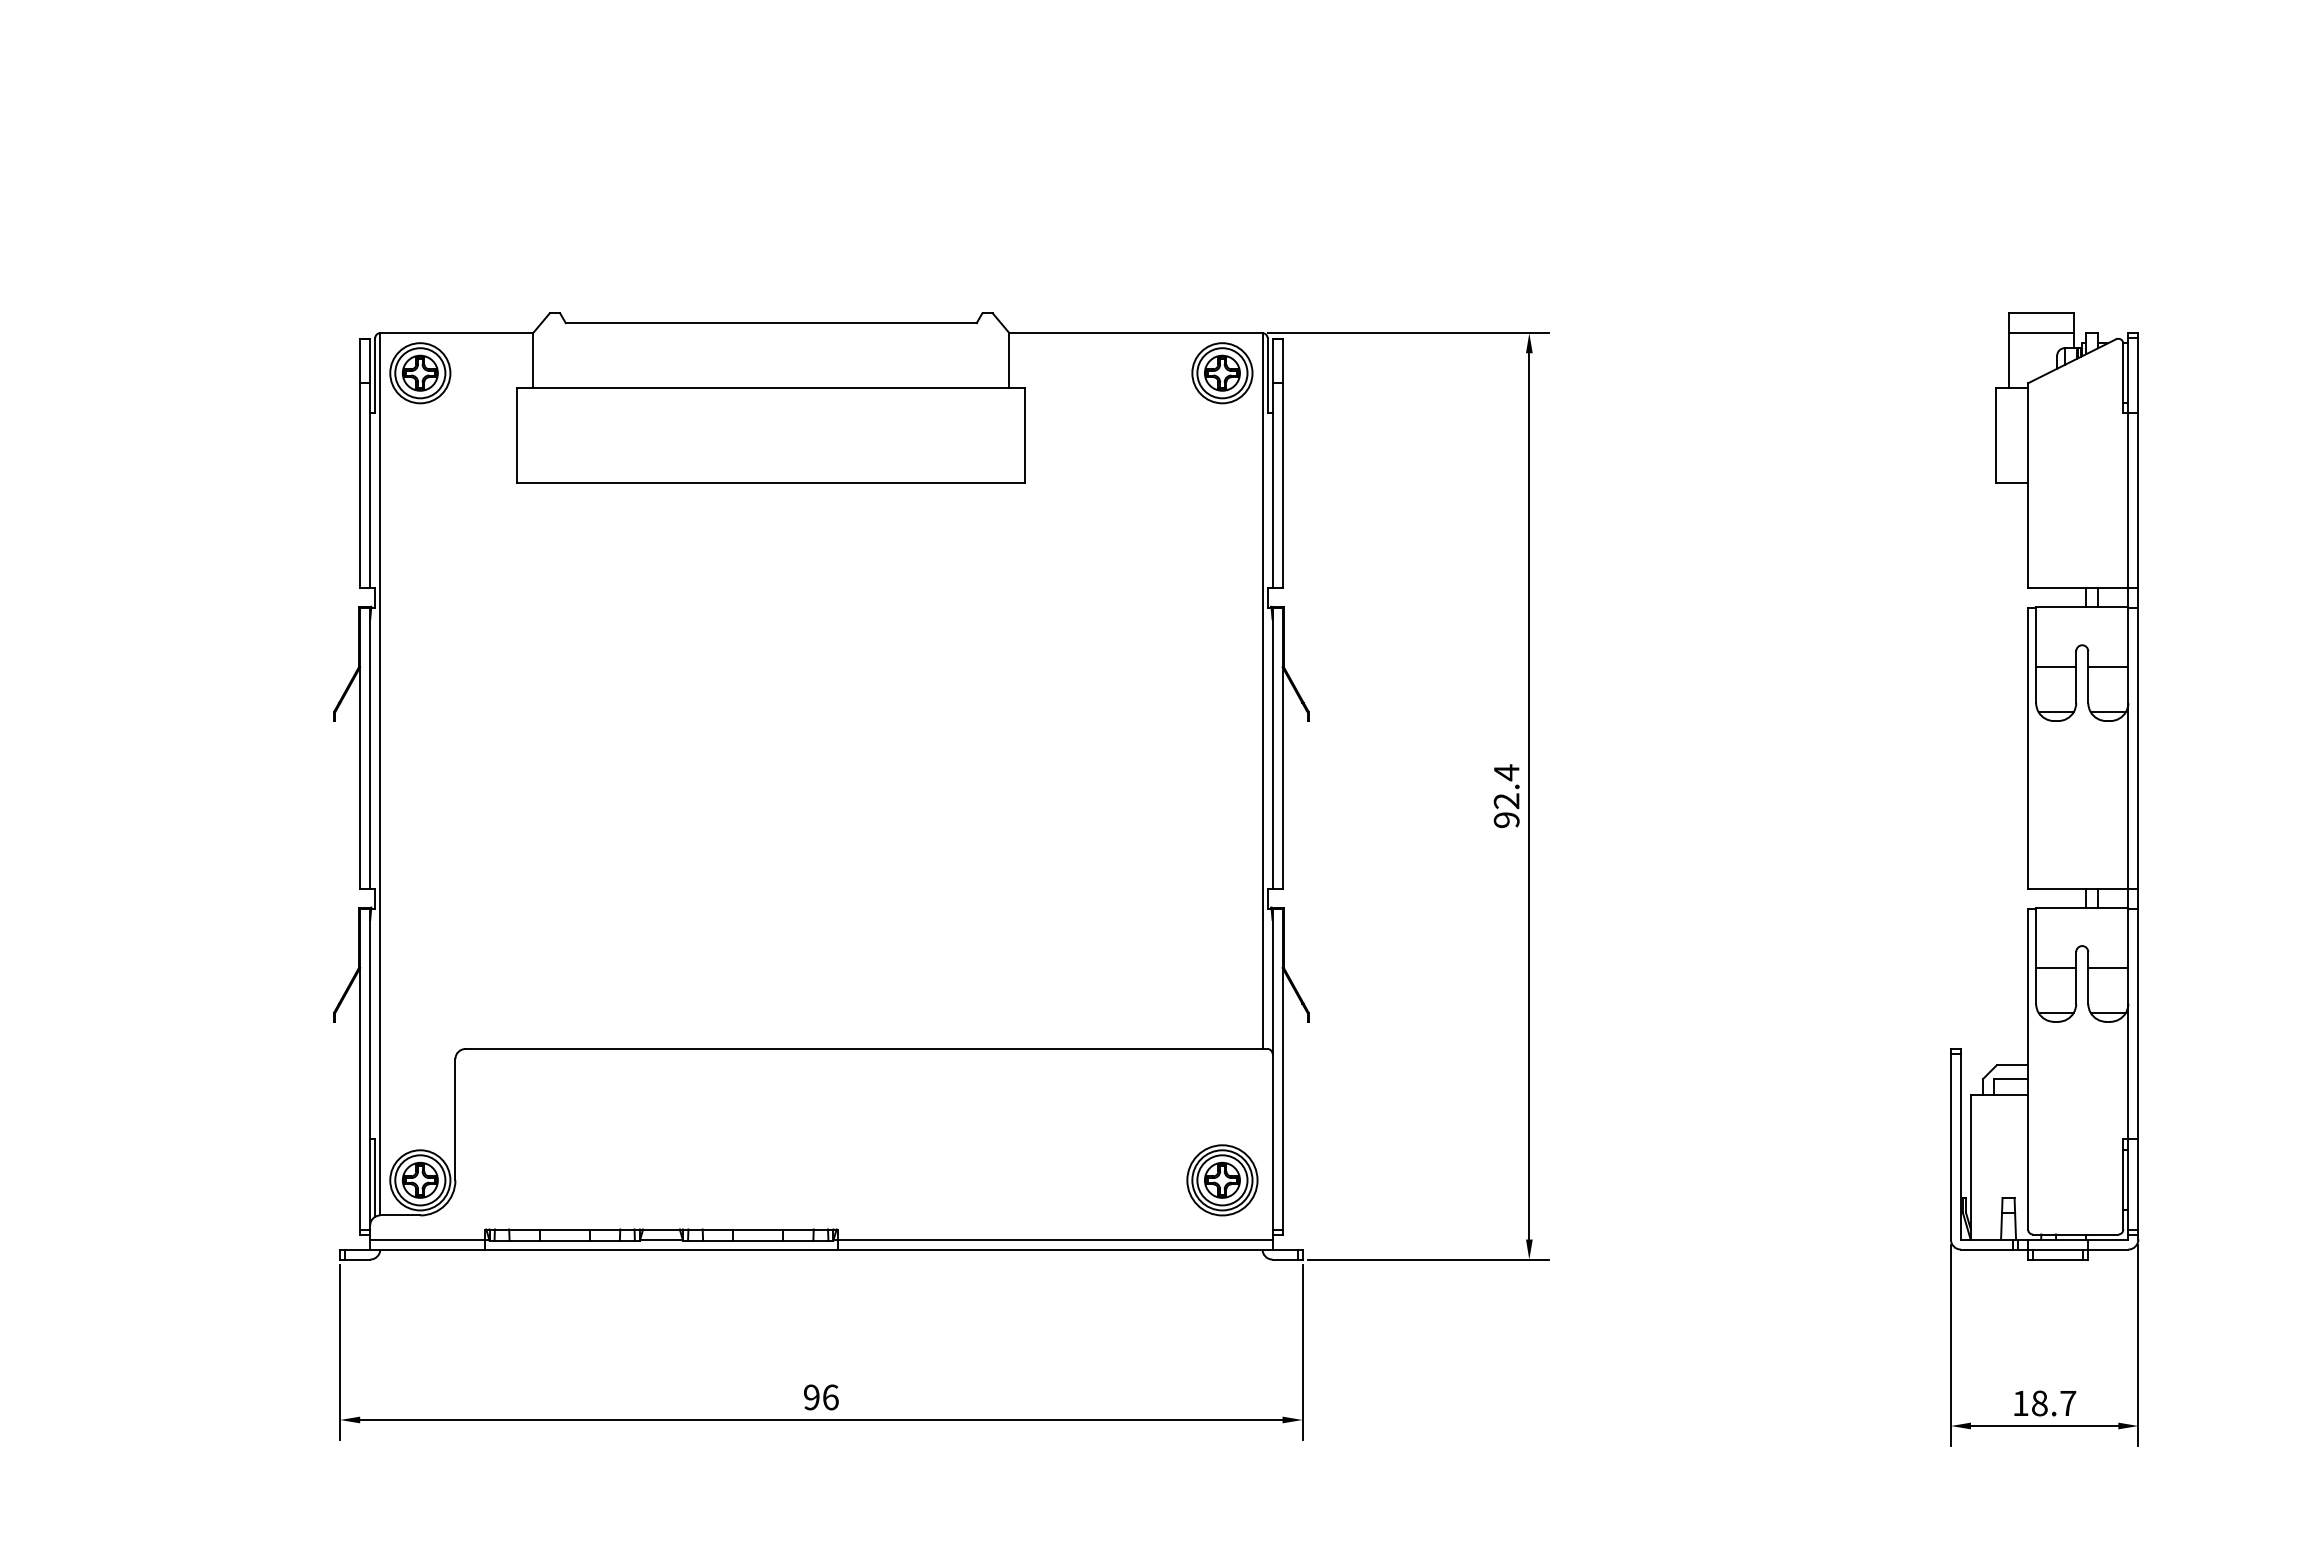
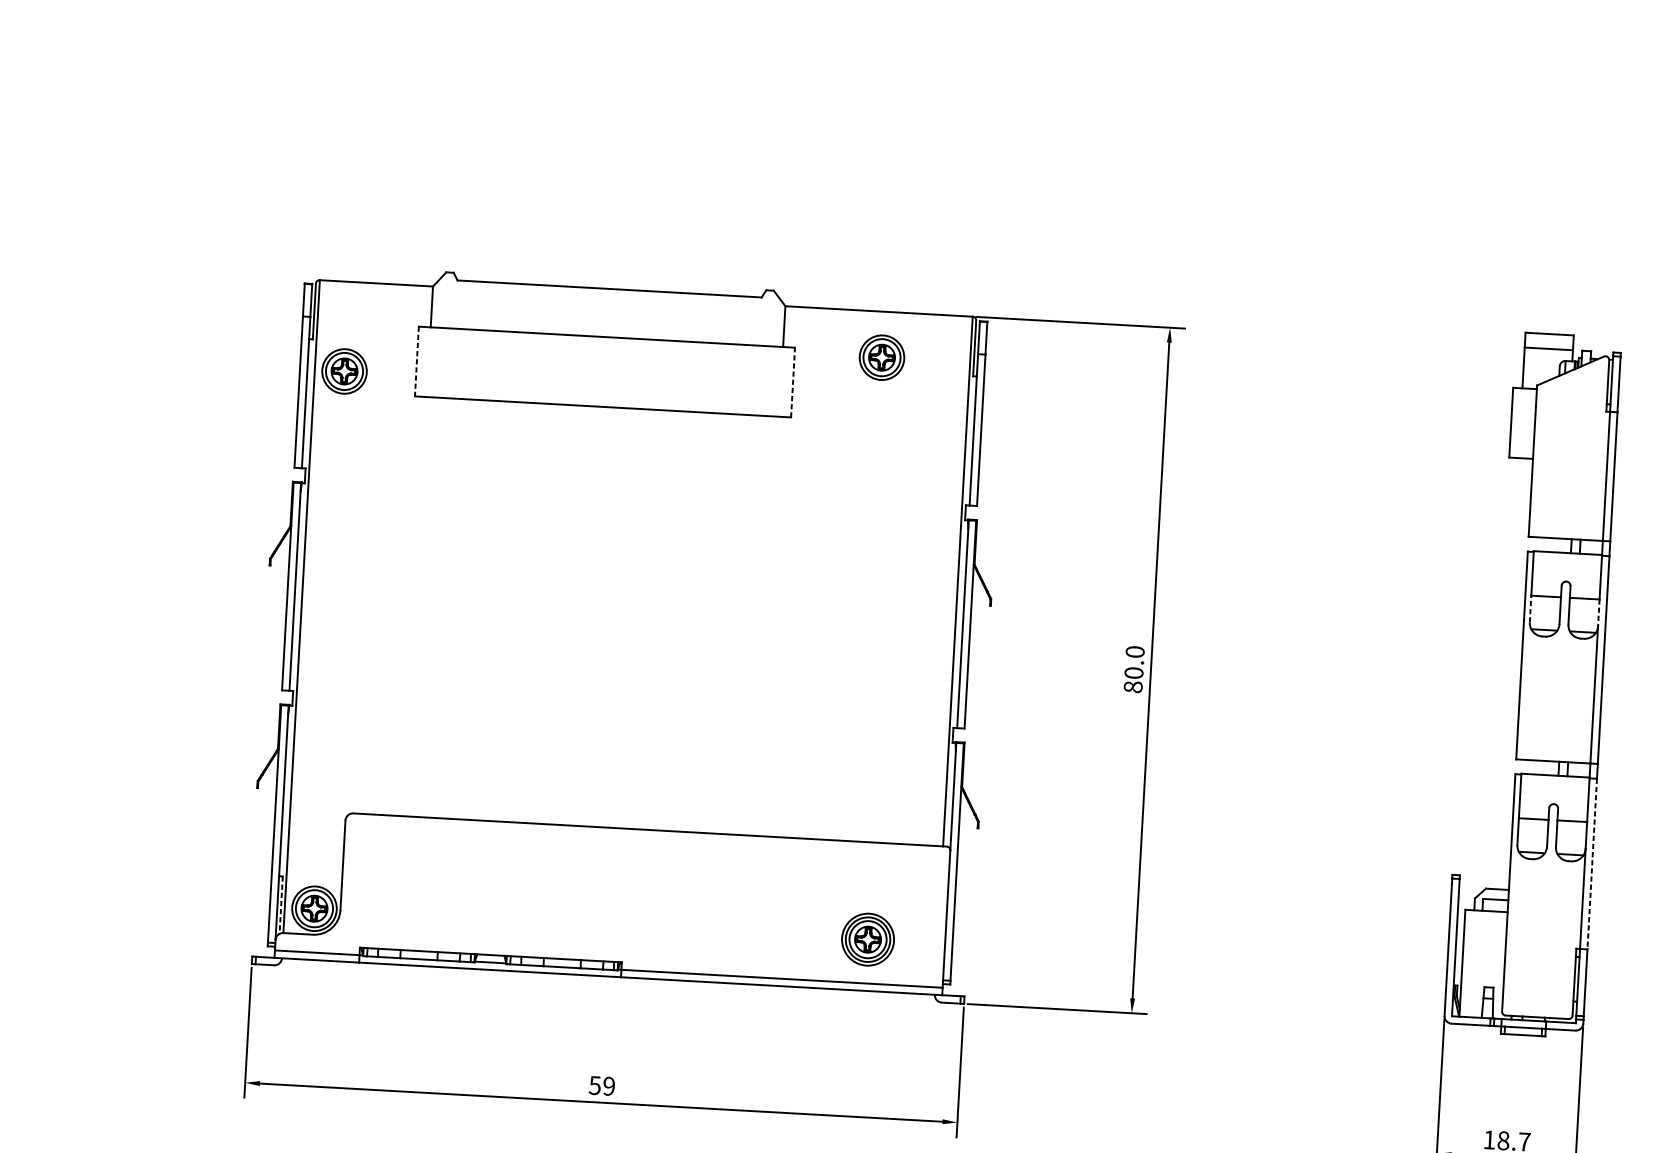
part: (420, 373) -> (344, 371), moved
part: (1222, 373) -> (882, 357), moved
line: (1025, 434) -> (793, 381), solid -> dashed
line: (517, 435) -> (417, 361), solid -> dashed
line: (2036, 684) -> (1530, 608), solid -> dashed
line: (2128, 685) -> (1598, 613), solid -> dashed
text: (1506, 795) -> (1134, 668), 92.4 -> 80.0
line: (2138, 1024) -> (1592, 864), solid -> dashed
line: (375, 1178) -> (281, 905), solid -> dashed
part: (1222, 1180) -> (868, 939), moved
text: (820, 1397) -> (601, 1085), 96 -> 59

